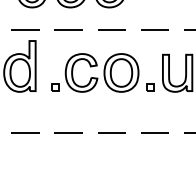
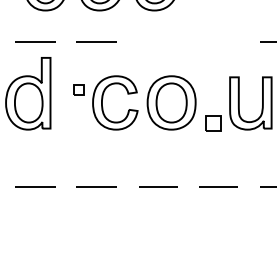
line: (112, 29) -> (158, 41), removed
line: (154, 29) -> (218, 41), removed
part: (55, 87) -> (78, 89), moved
part: (150, 87) -> (212, 123), size x1.6

